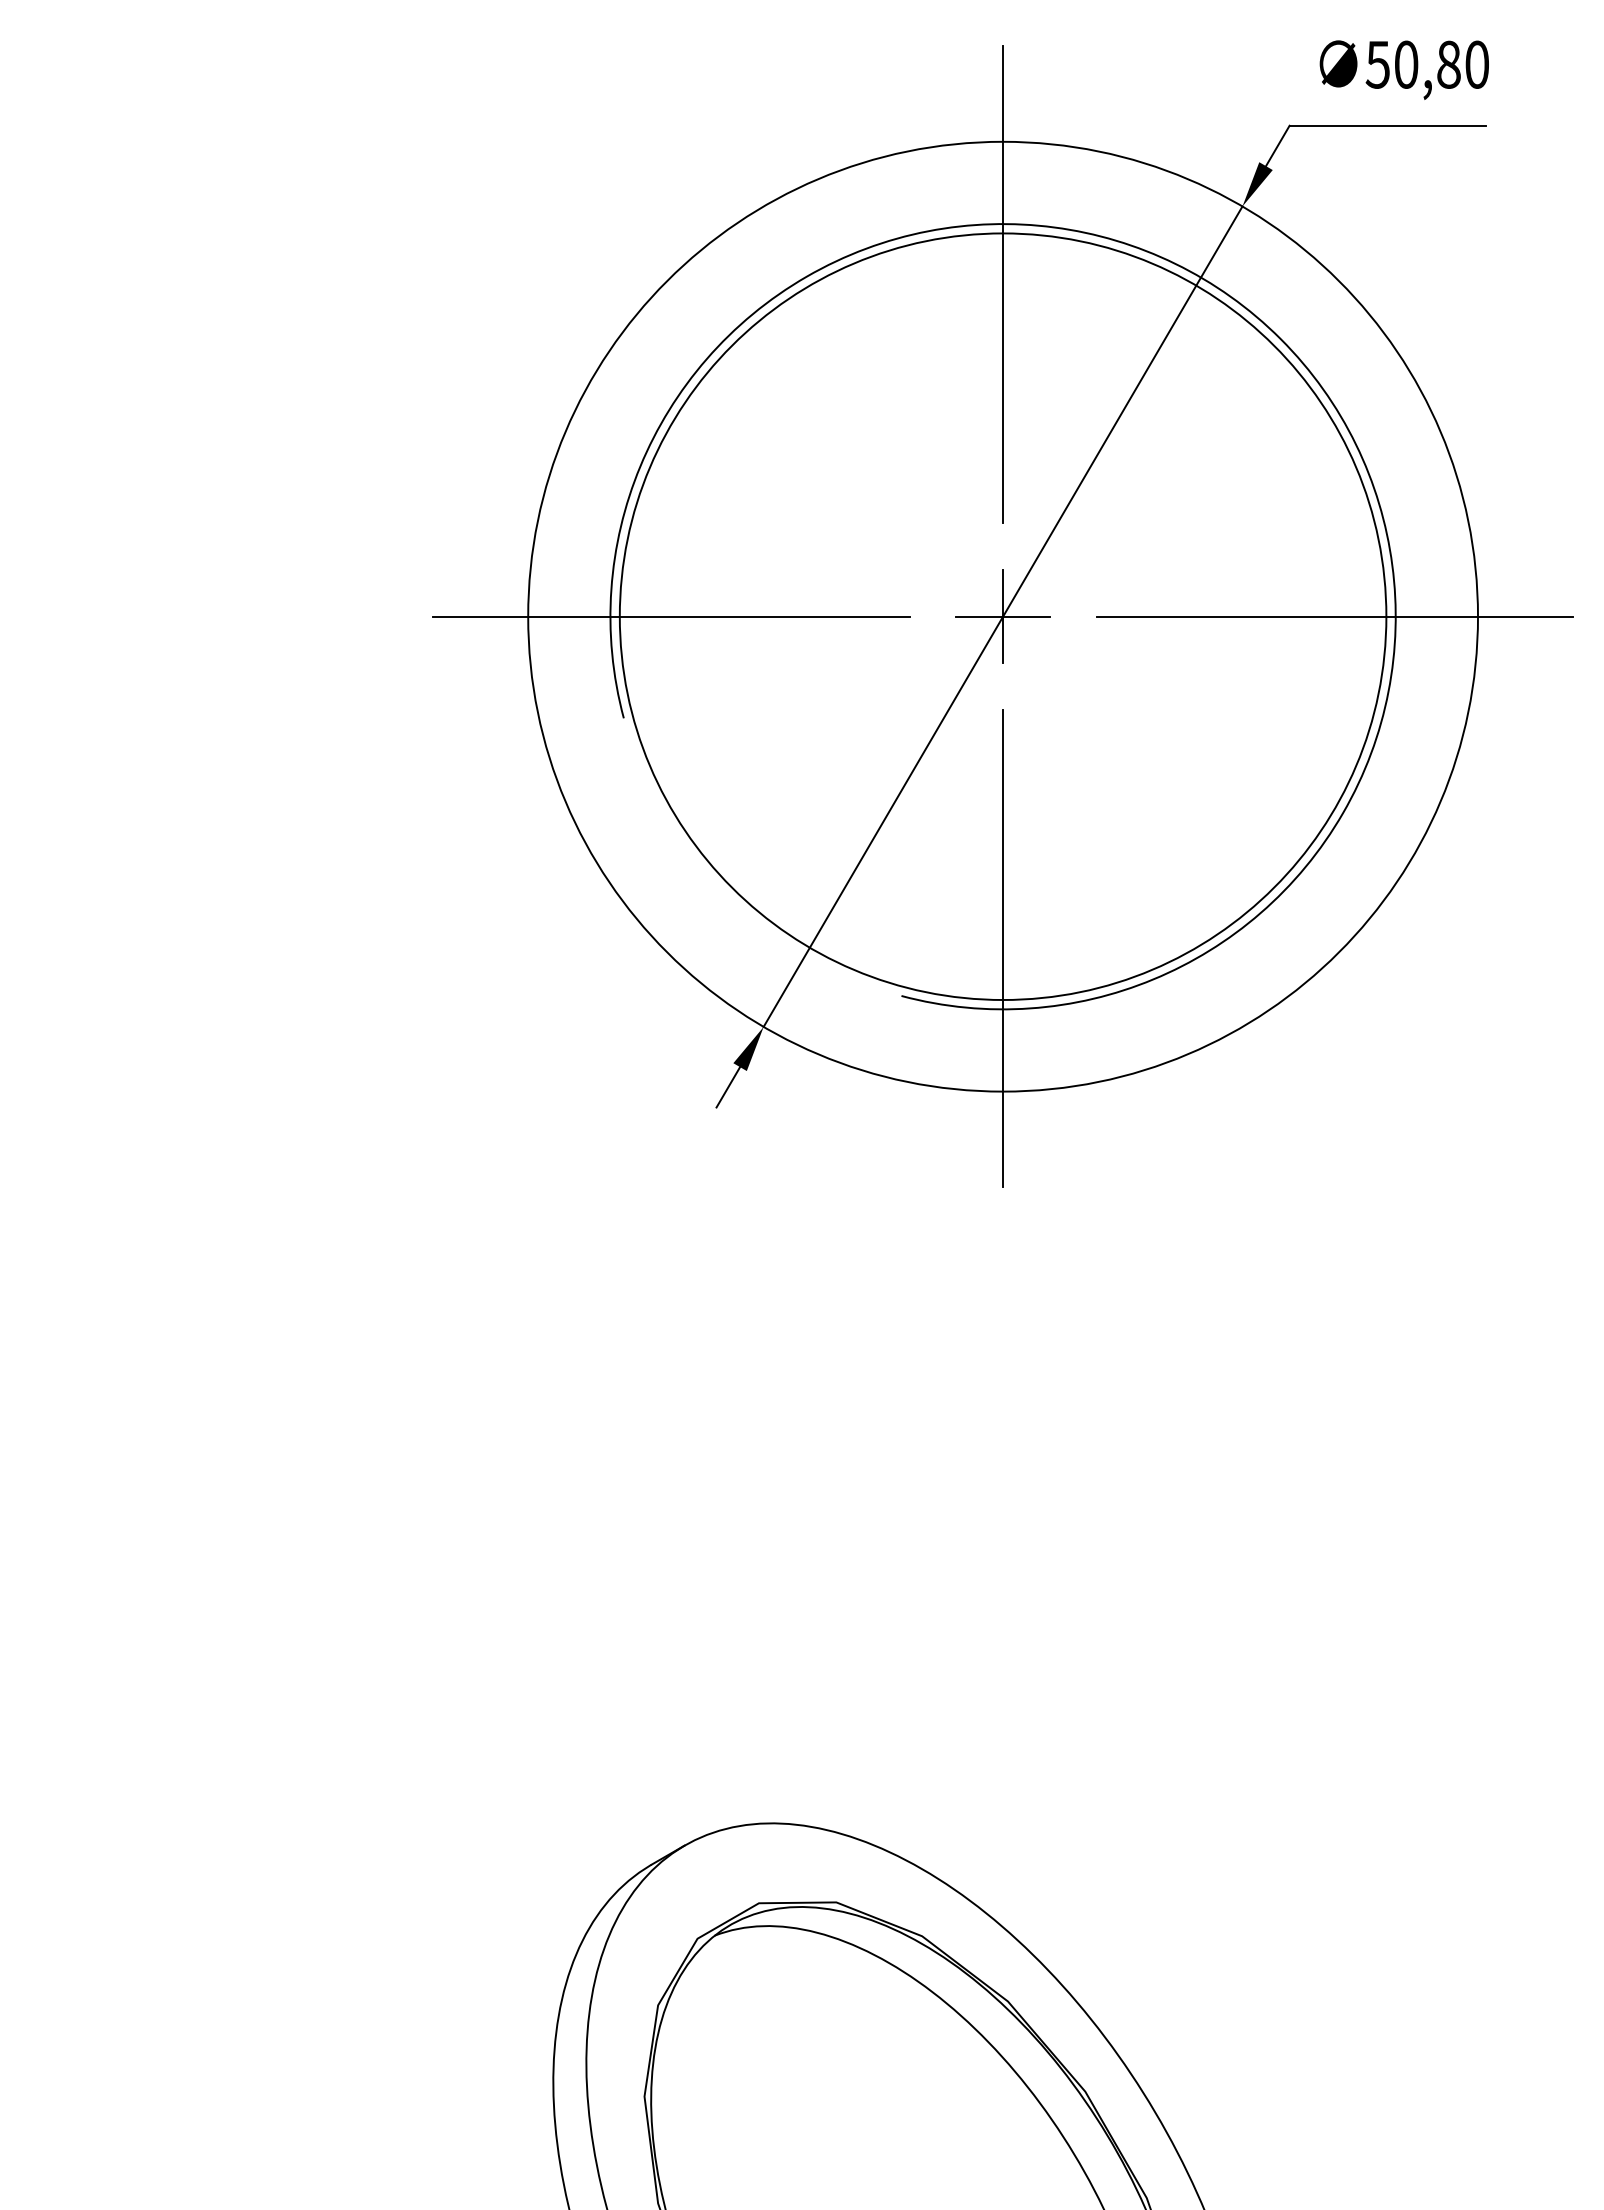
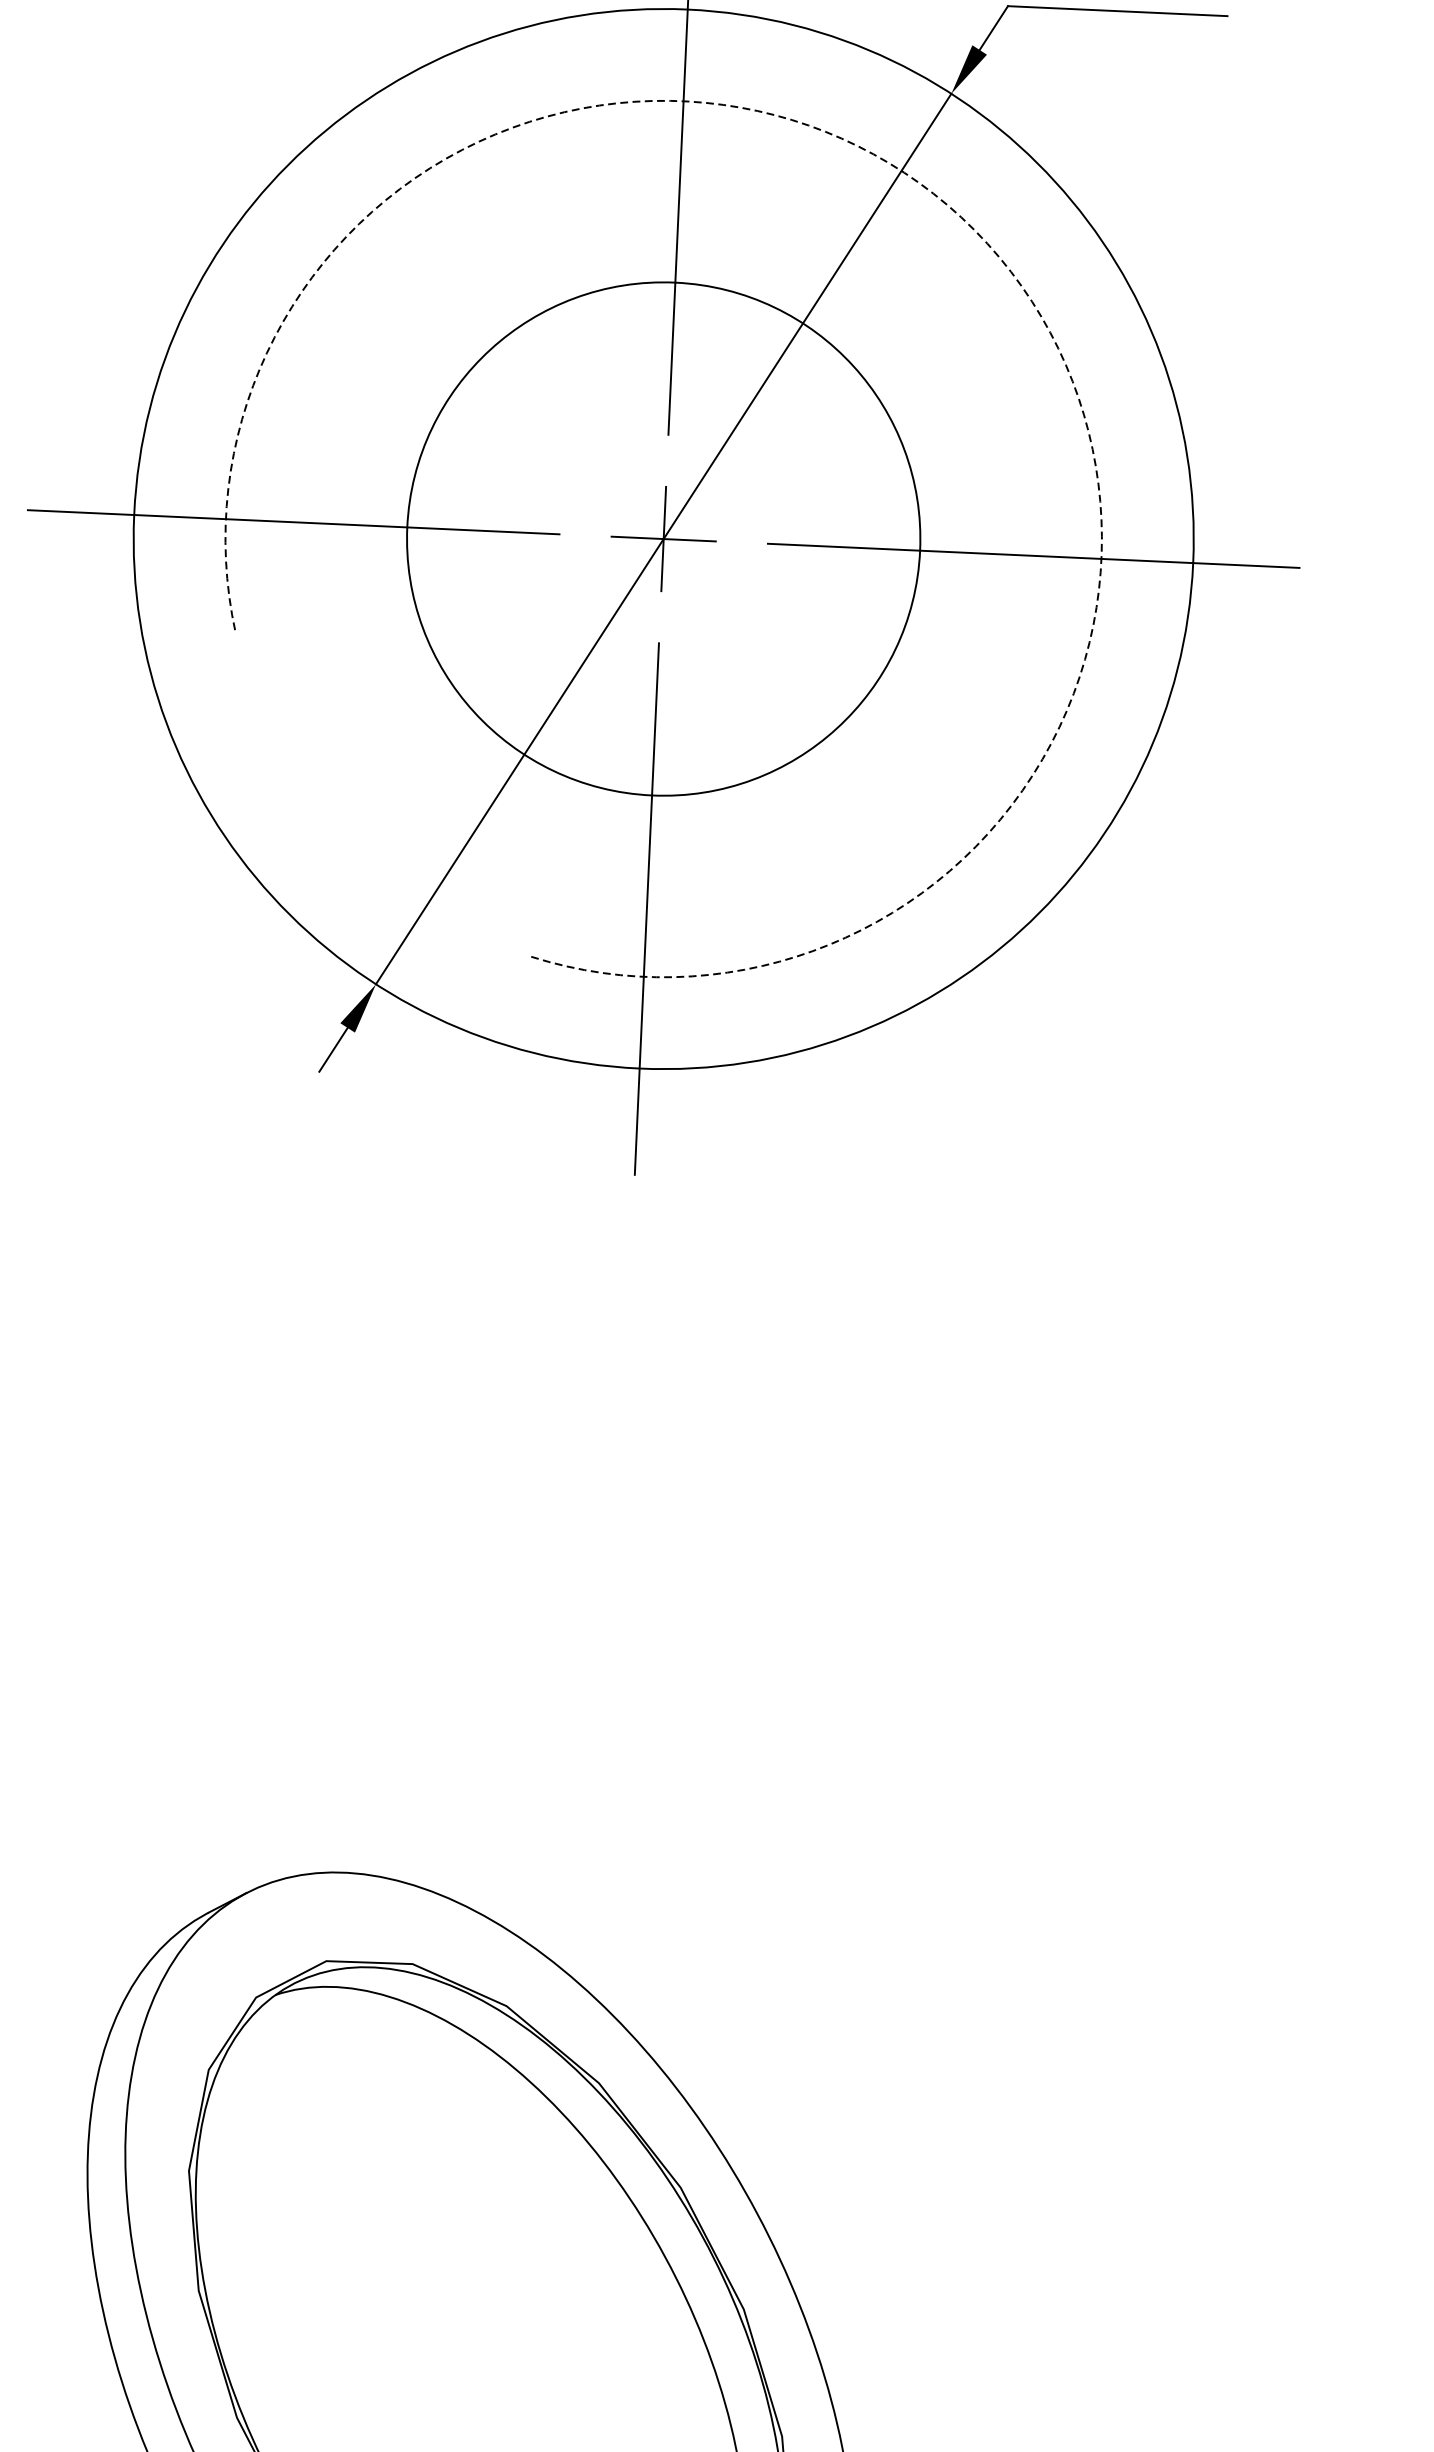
arc: (1280, 339) -> (987, 244), solid -> dashed
circle: (1002, 616) -> (663, 538), size x0.6

